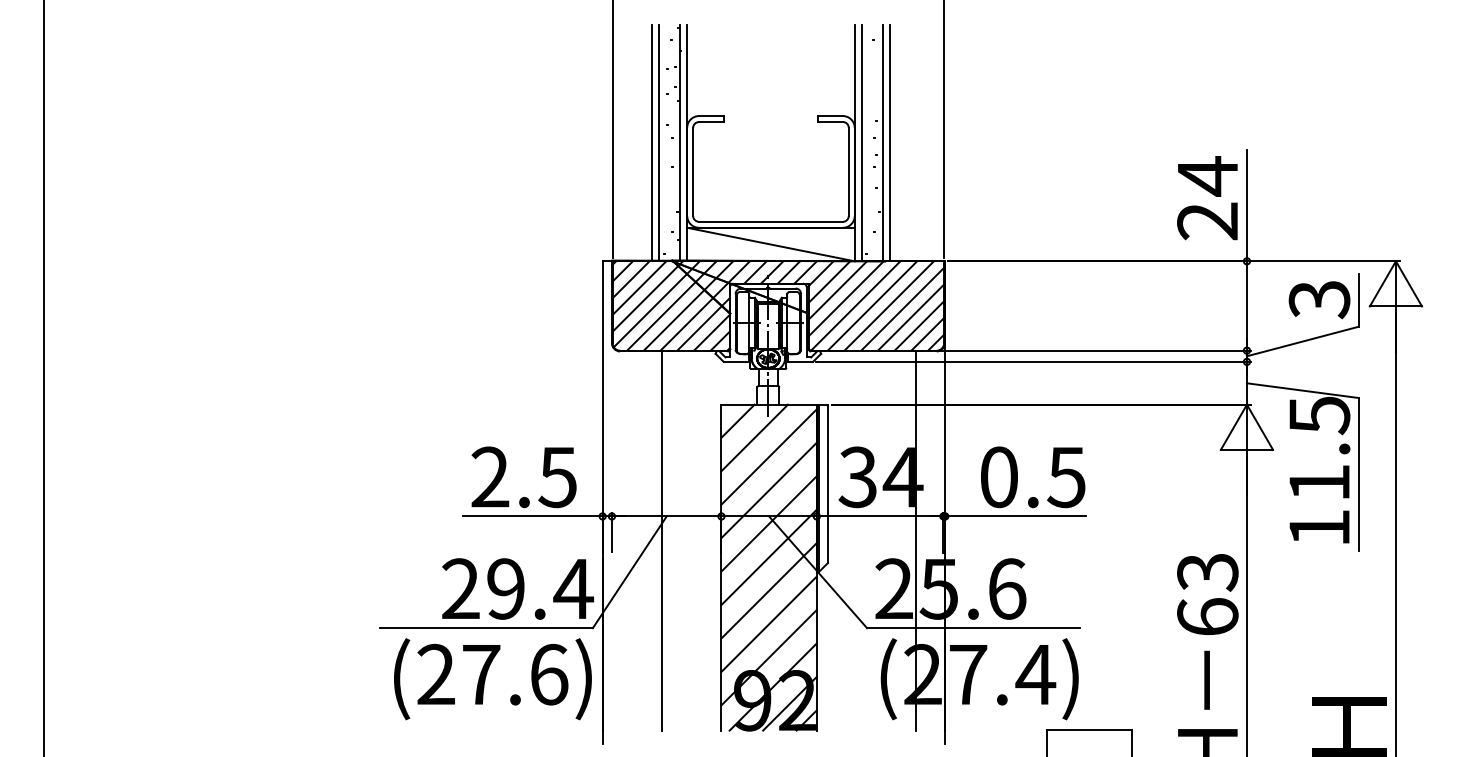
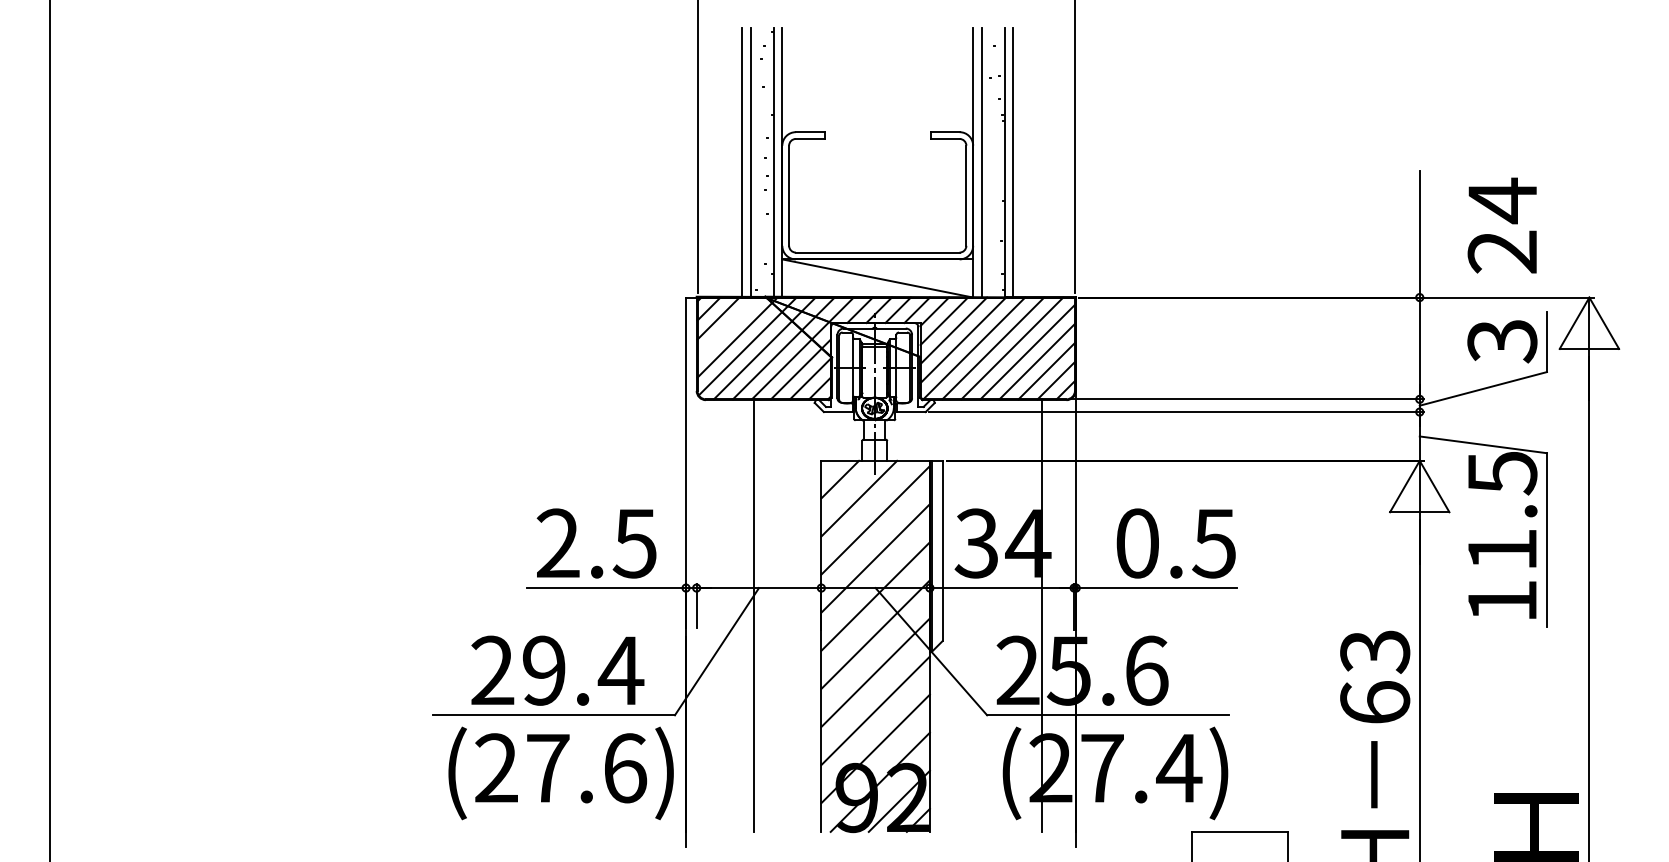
text: (1207, 198) -> (1502, 226), moved
line: (639, 287) -> (728, 327), removed
text: (517, 588) -> (557, 670), moved

